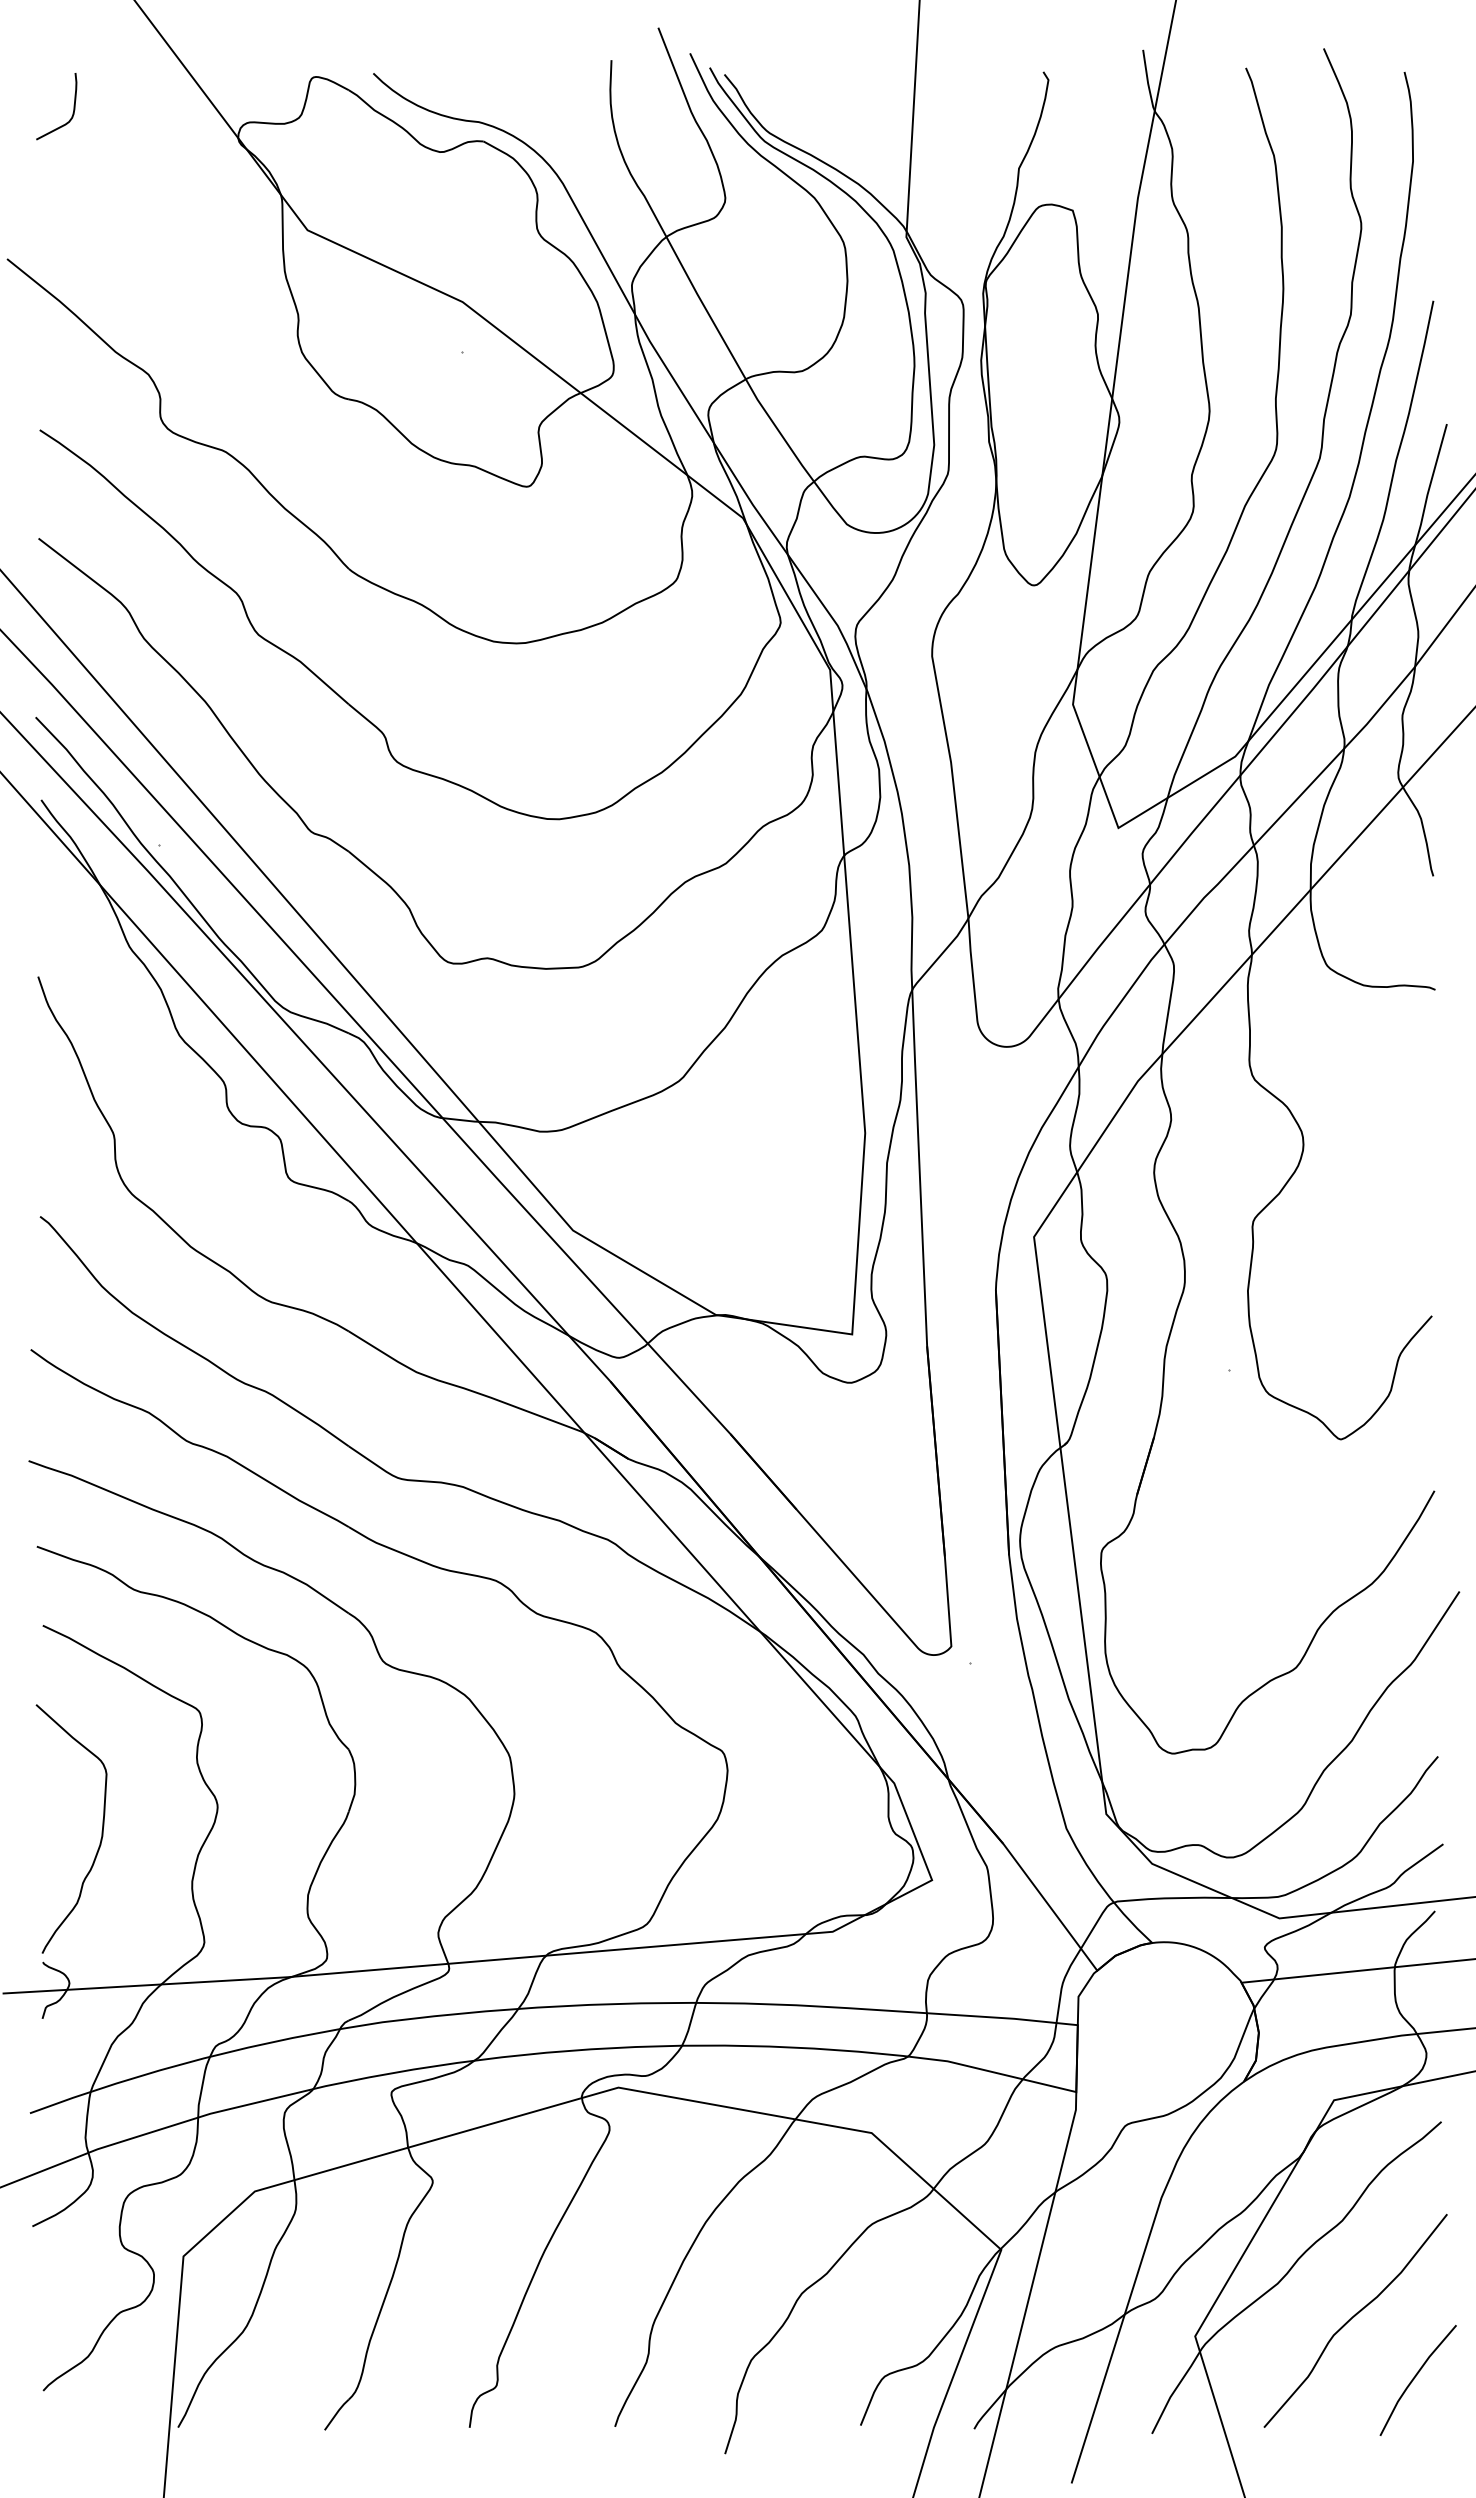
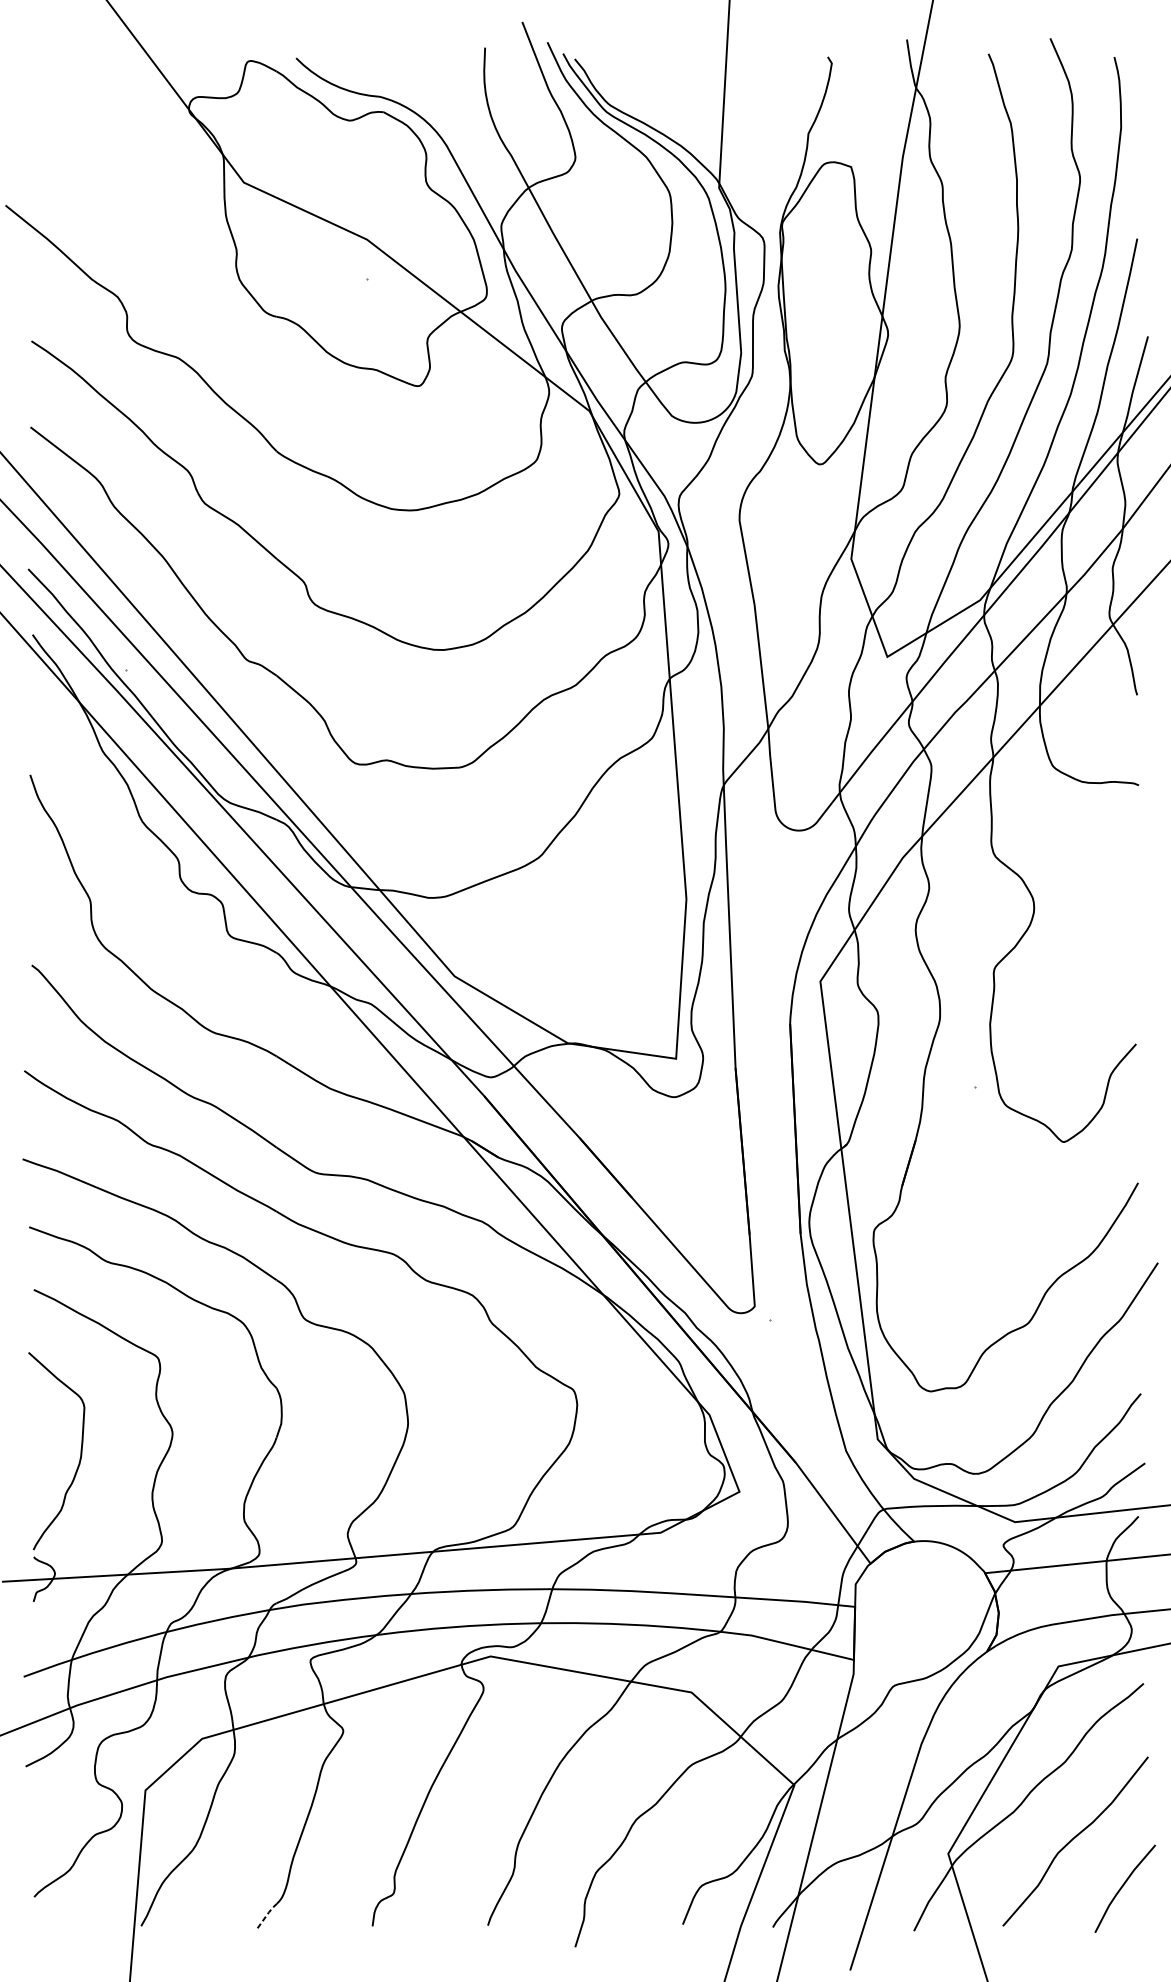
curve: (73, 106) -> (58, 84), removed
line: (336, 2413) -> (266, 1915), solid -> dashed

